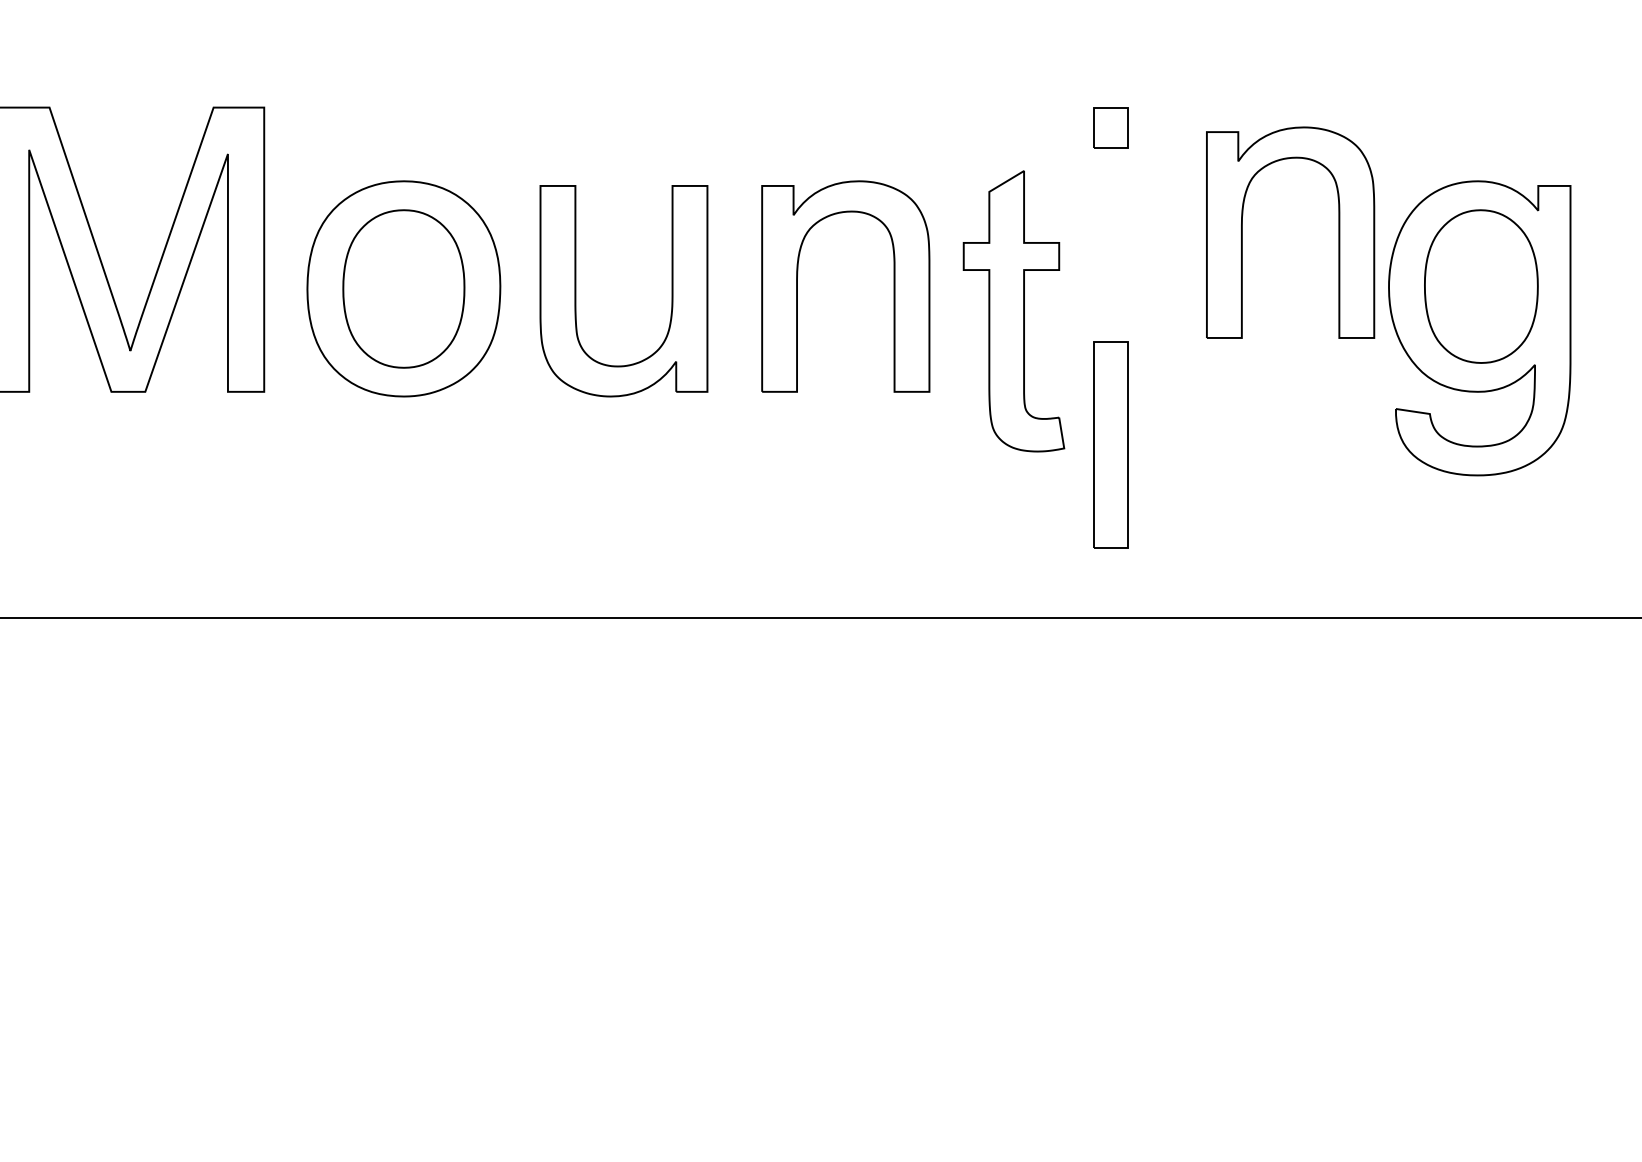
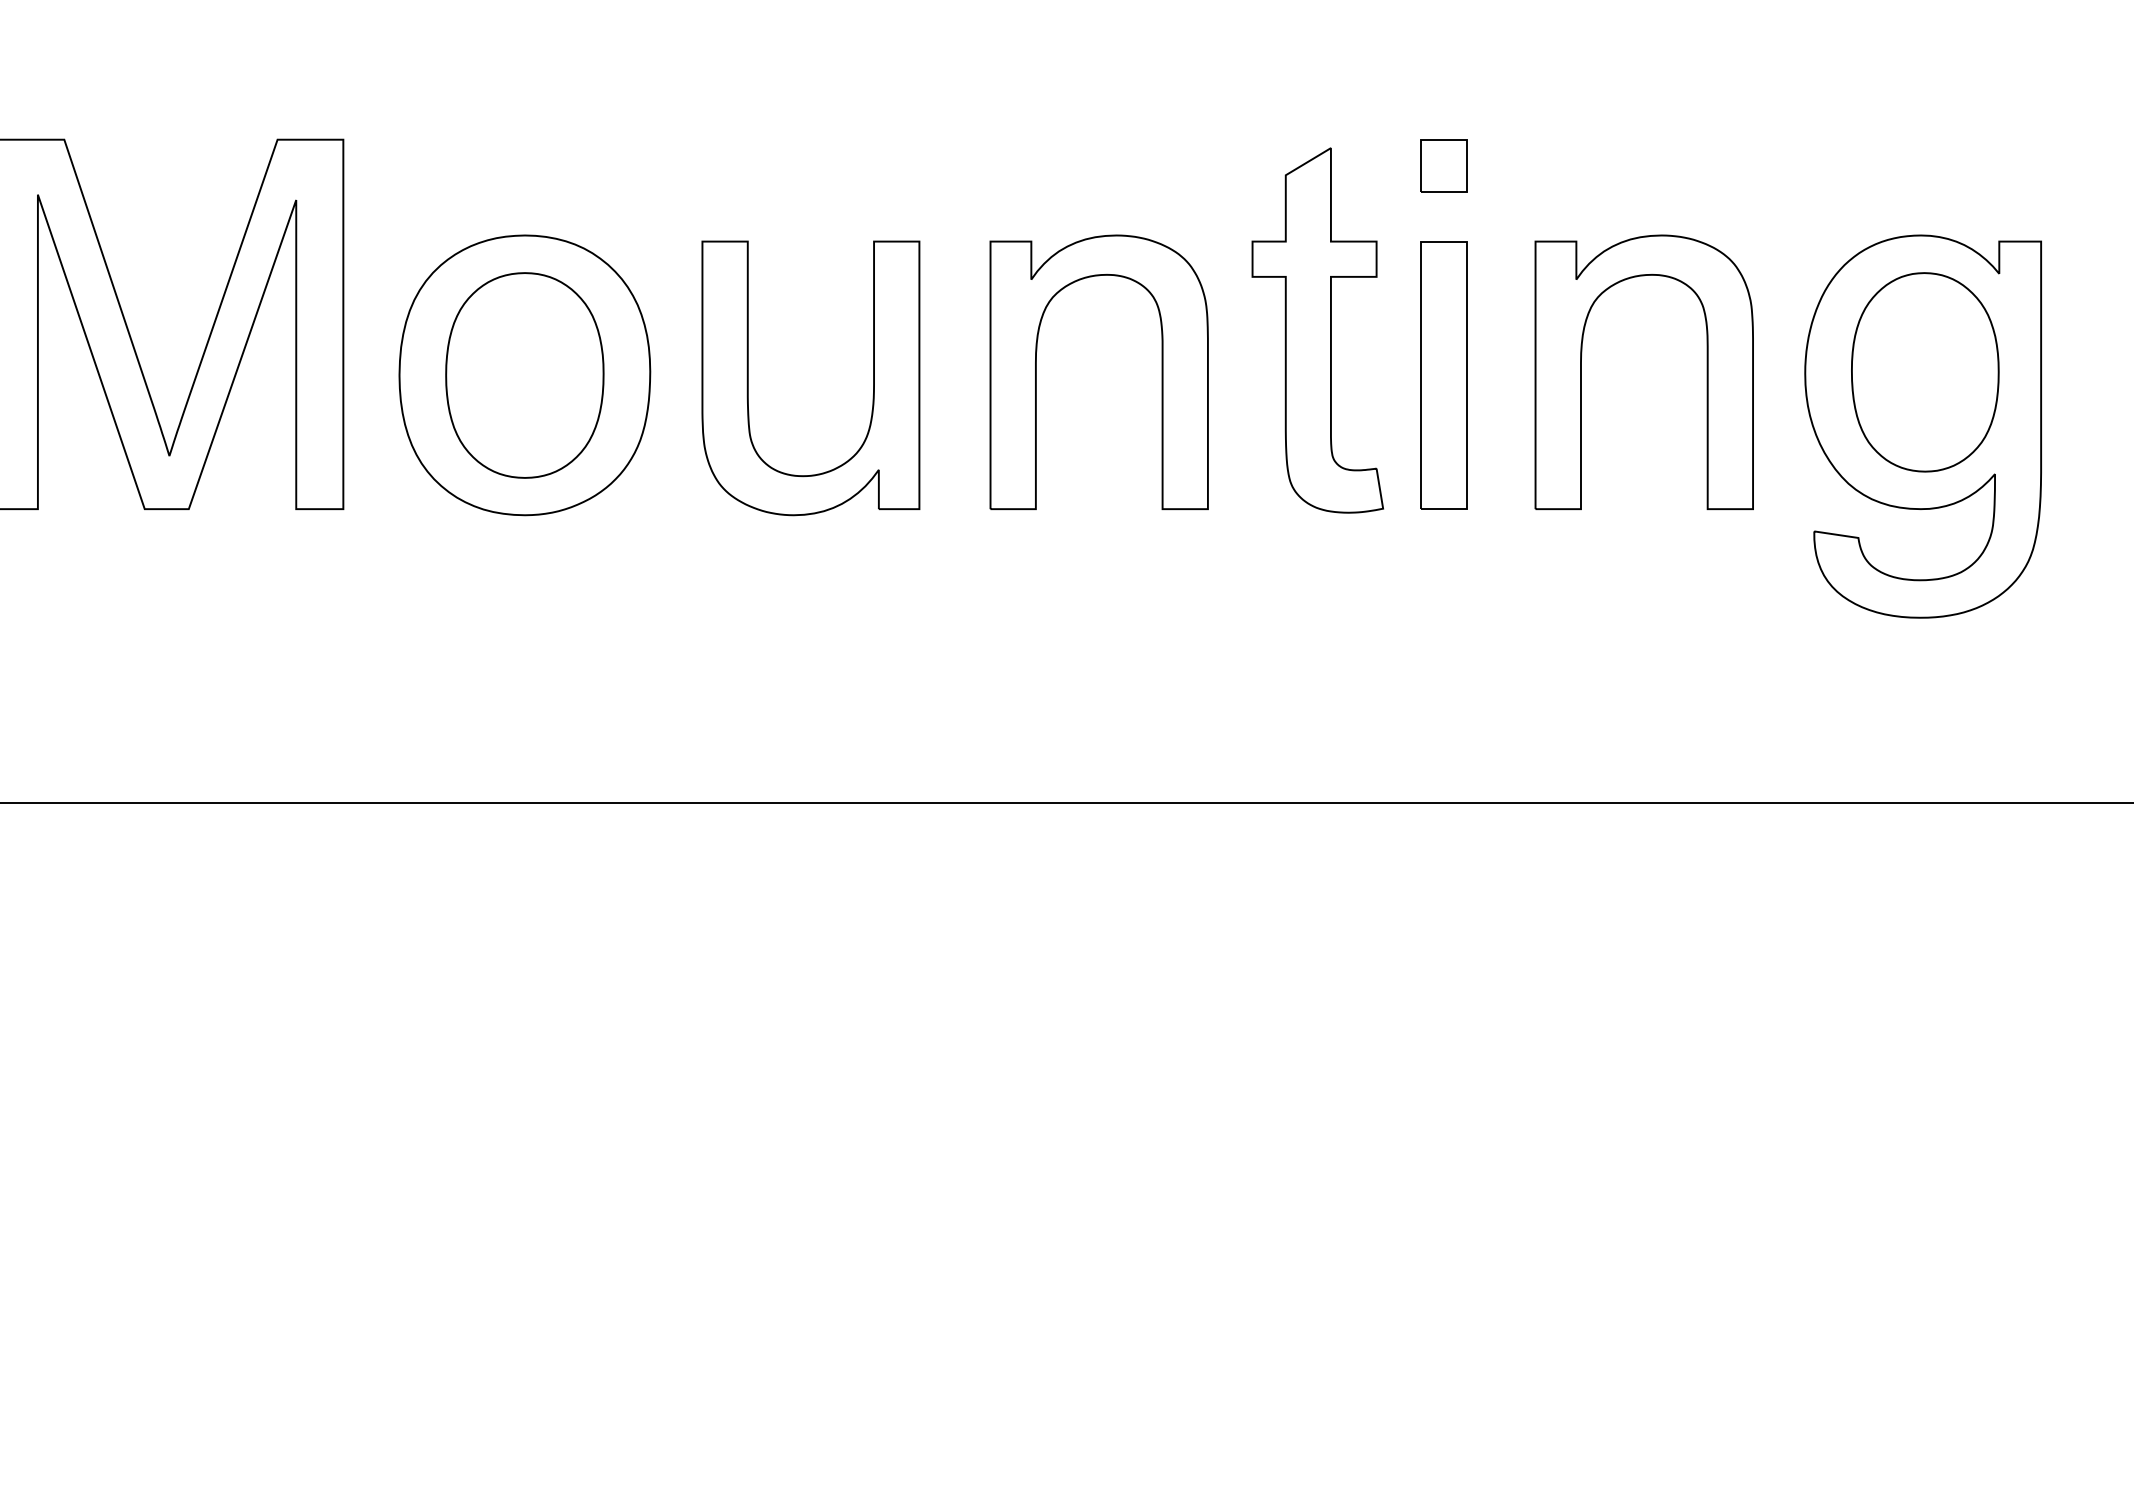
part: (1242, 232) -> (1581, 371), moved
part: (1013, 311) -> (1317, 330), moved
part: (1110, 445) -> (1443, 375), moved

